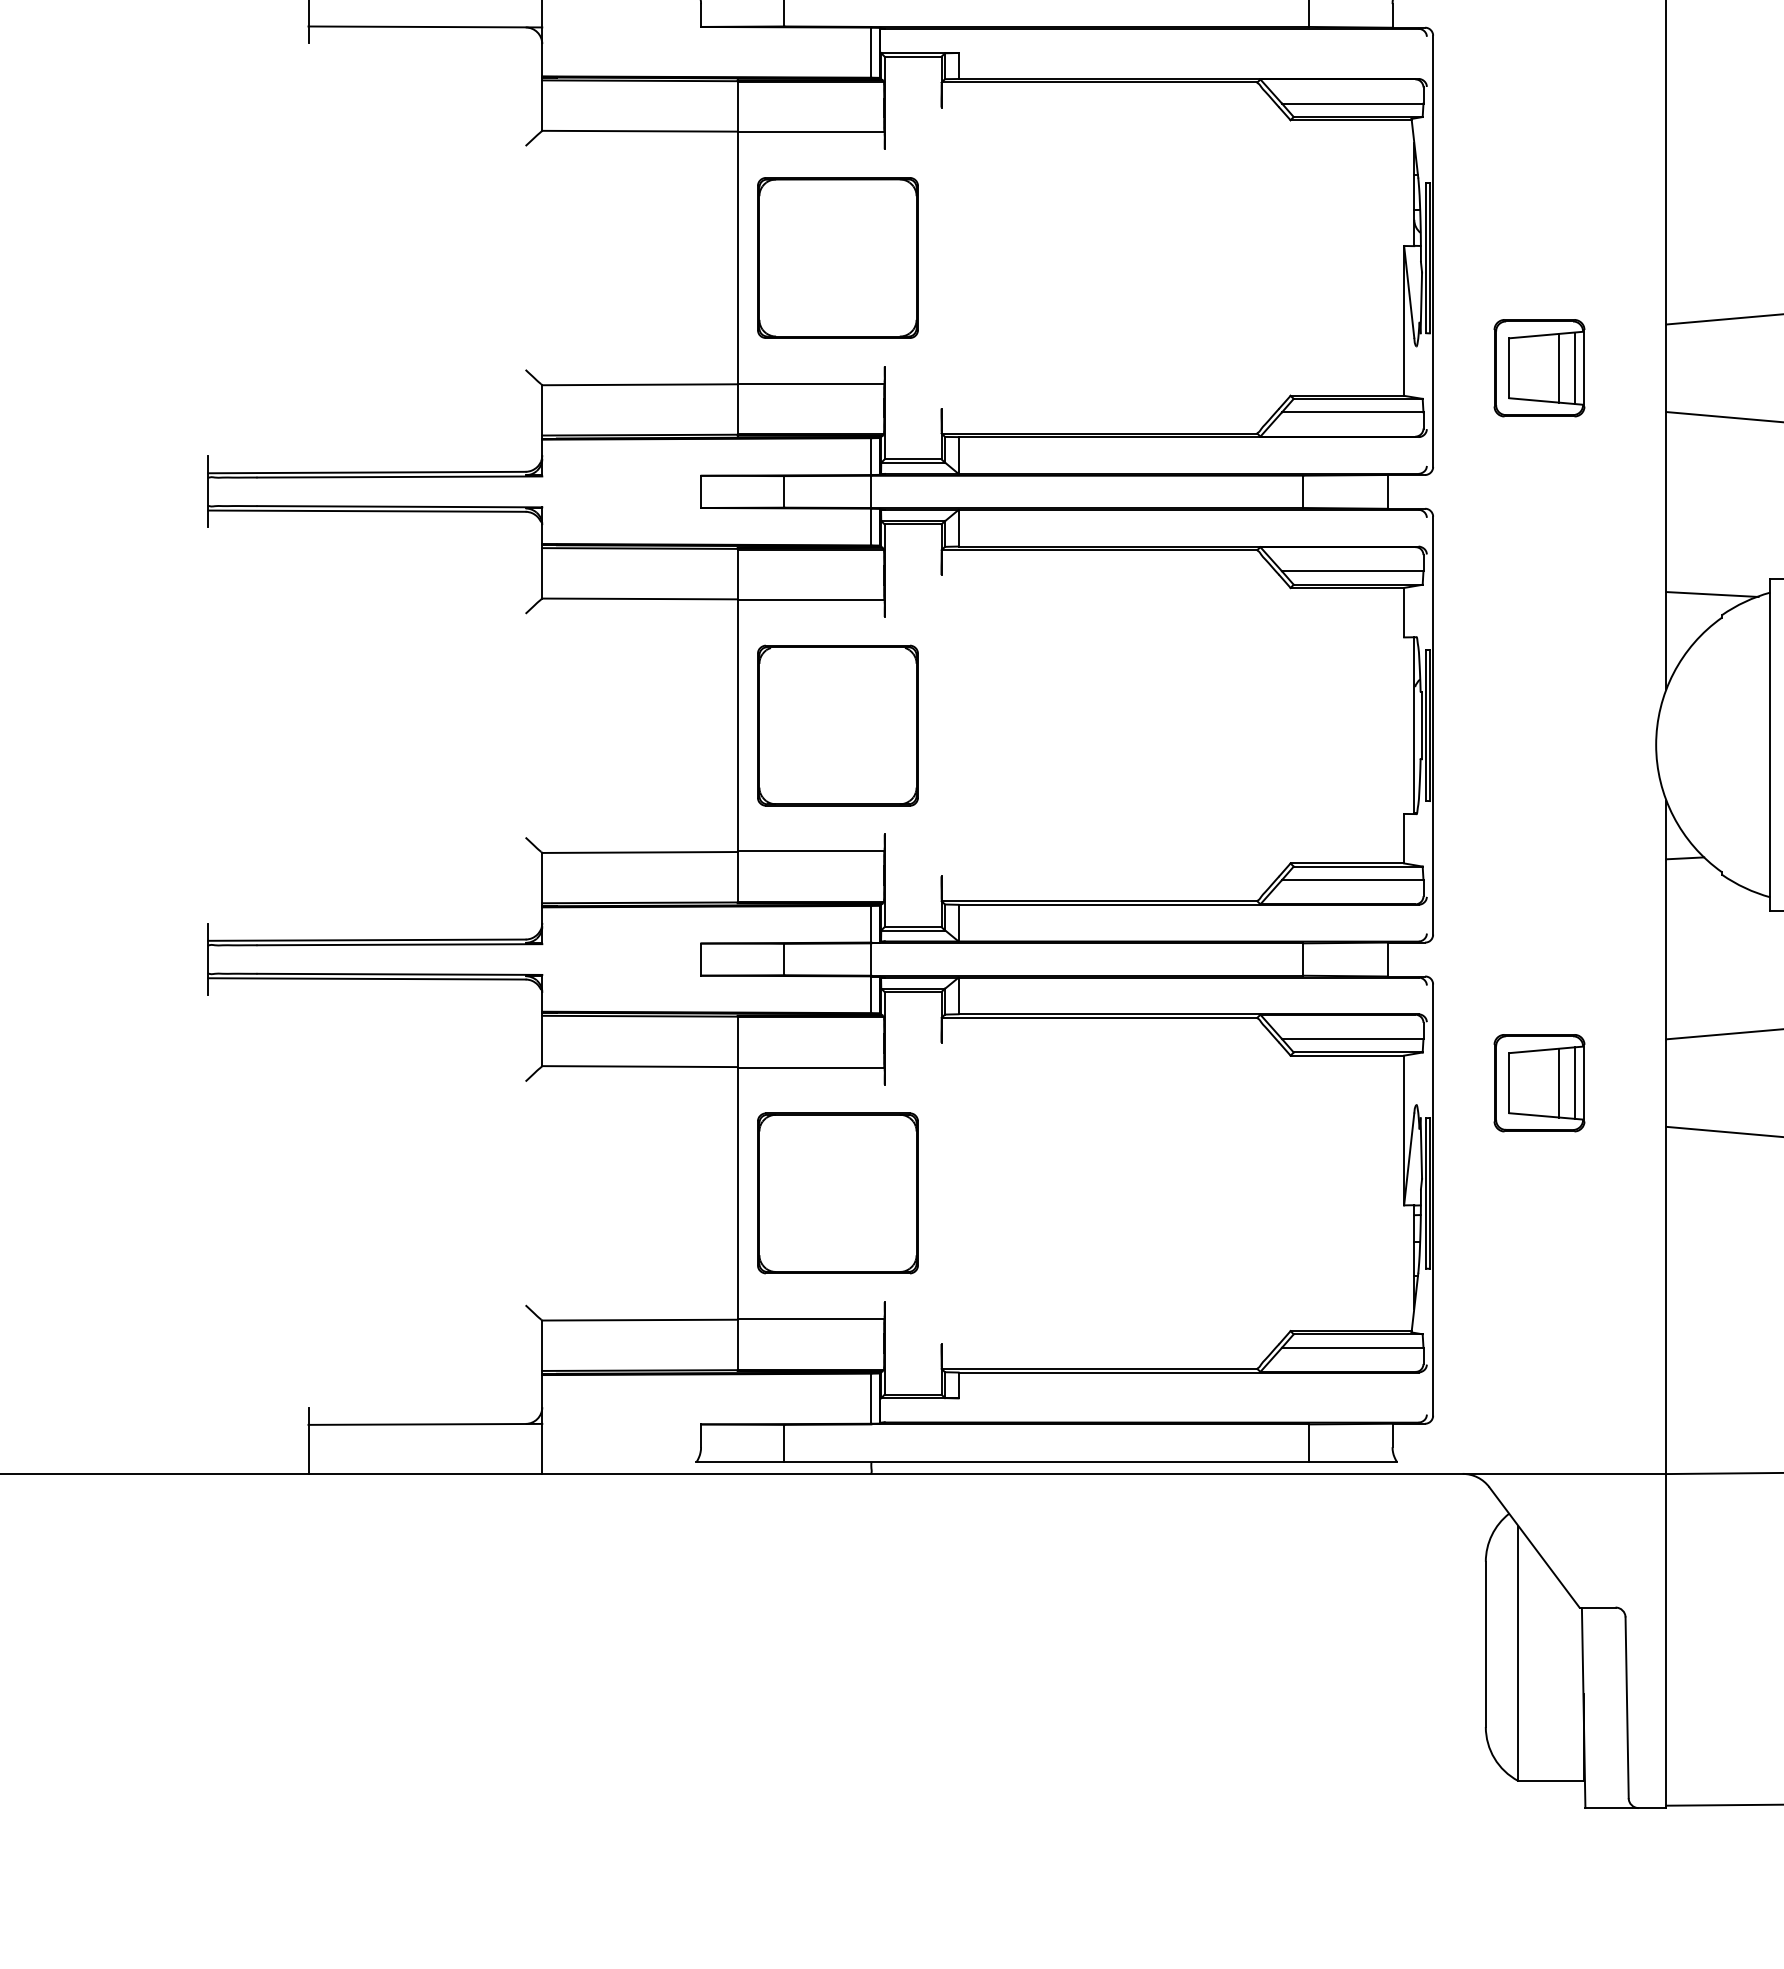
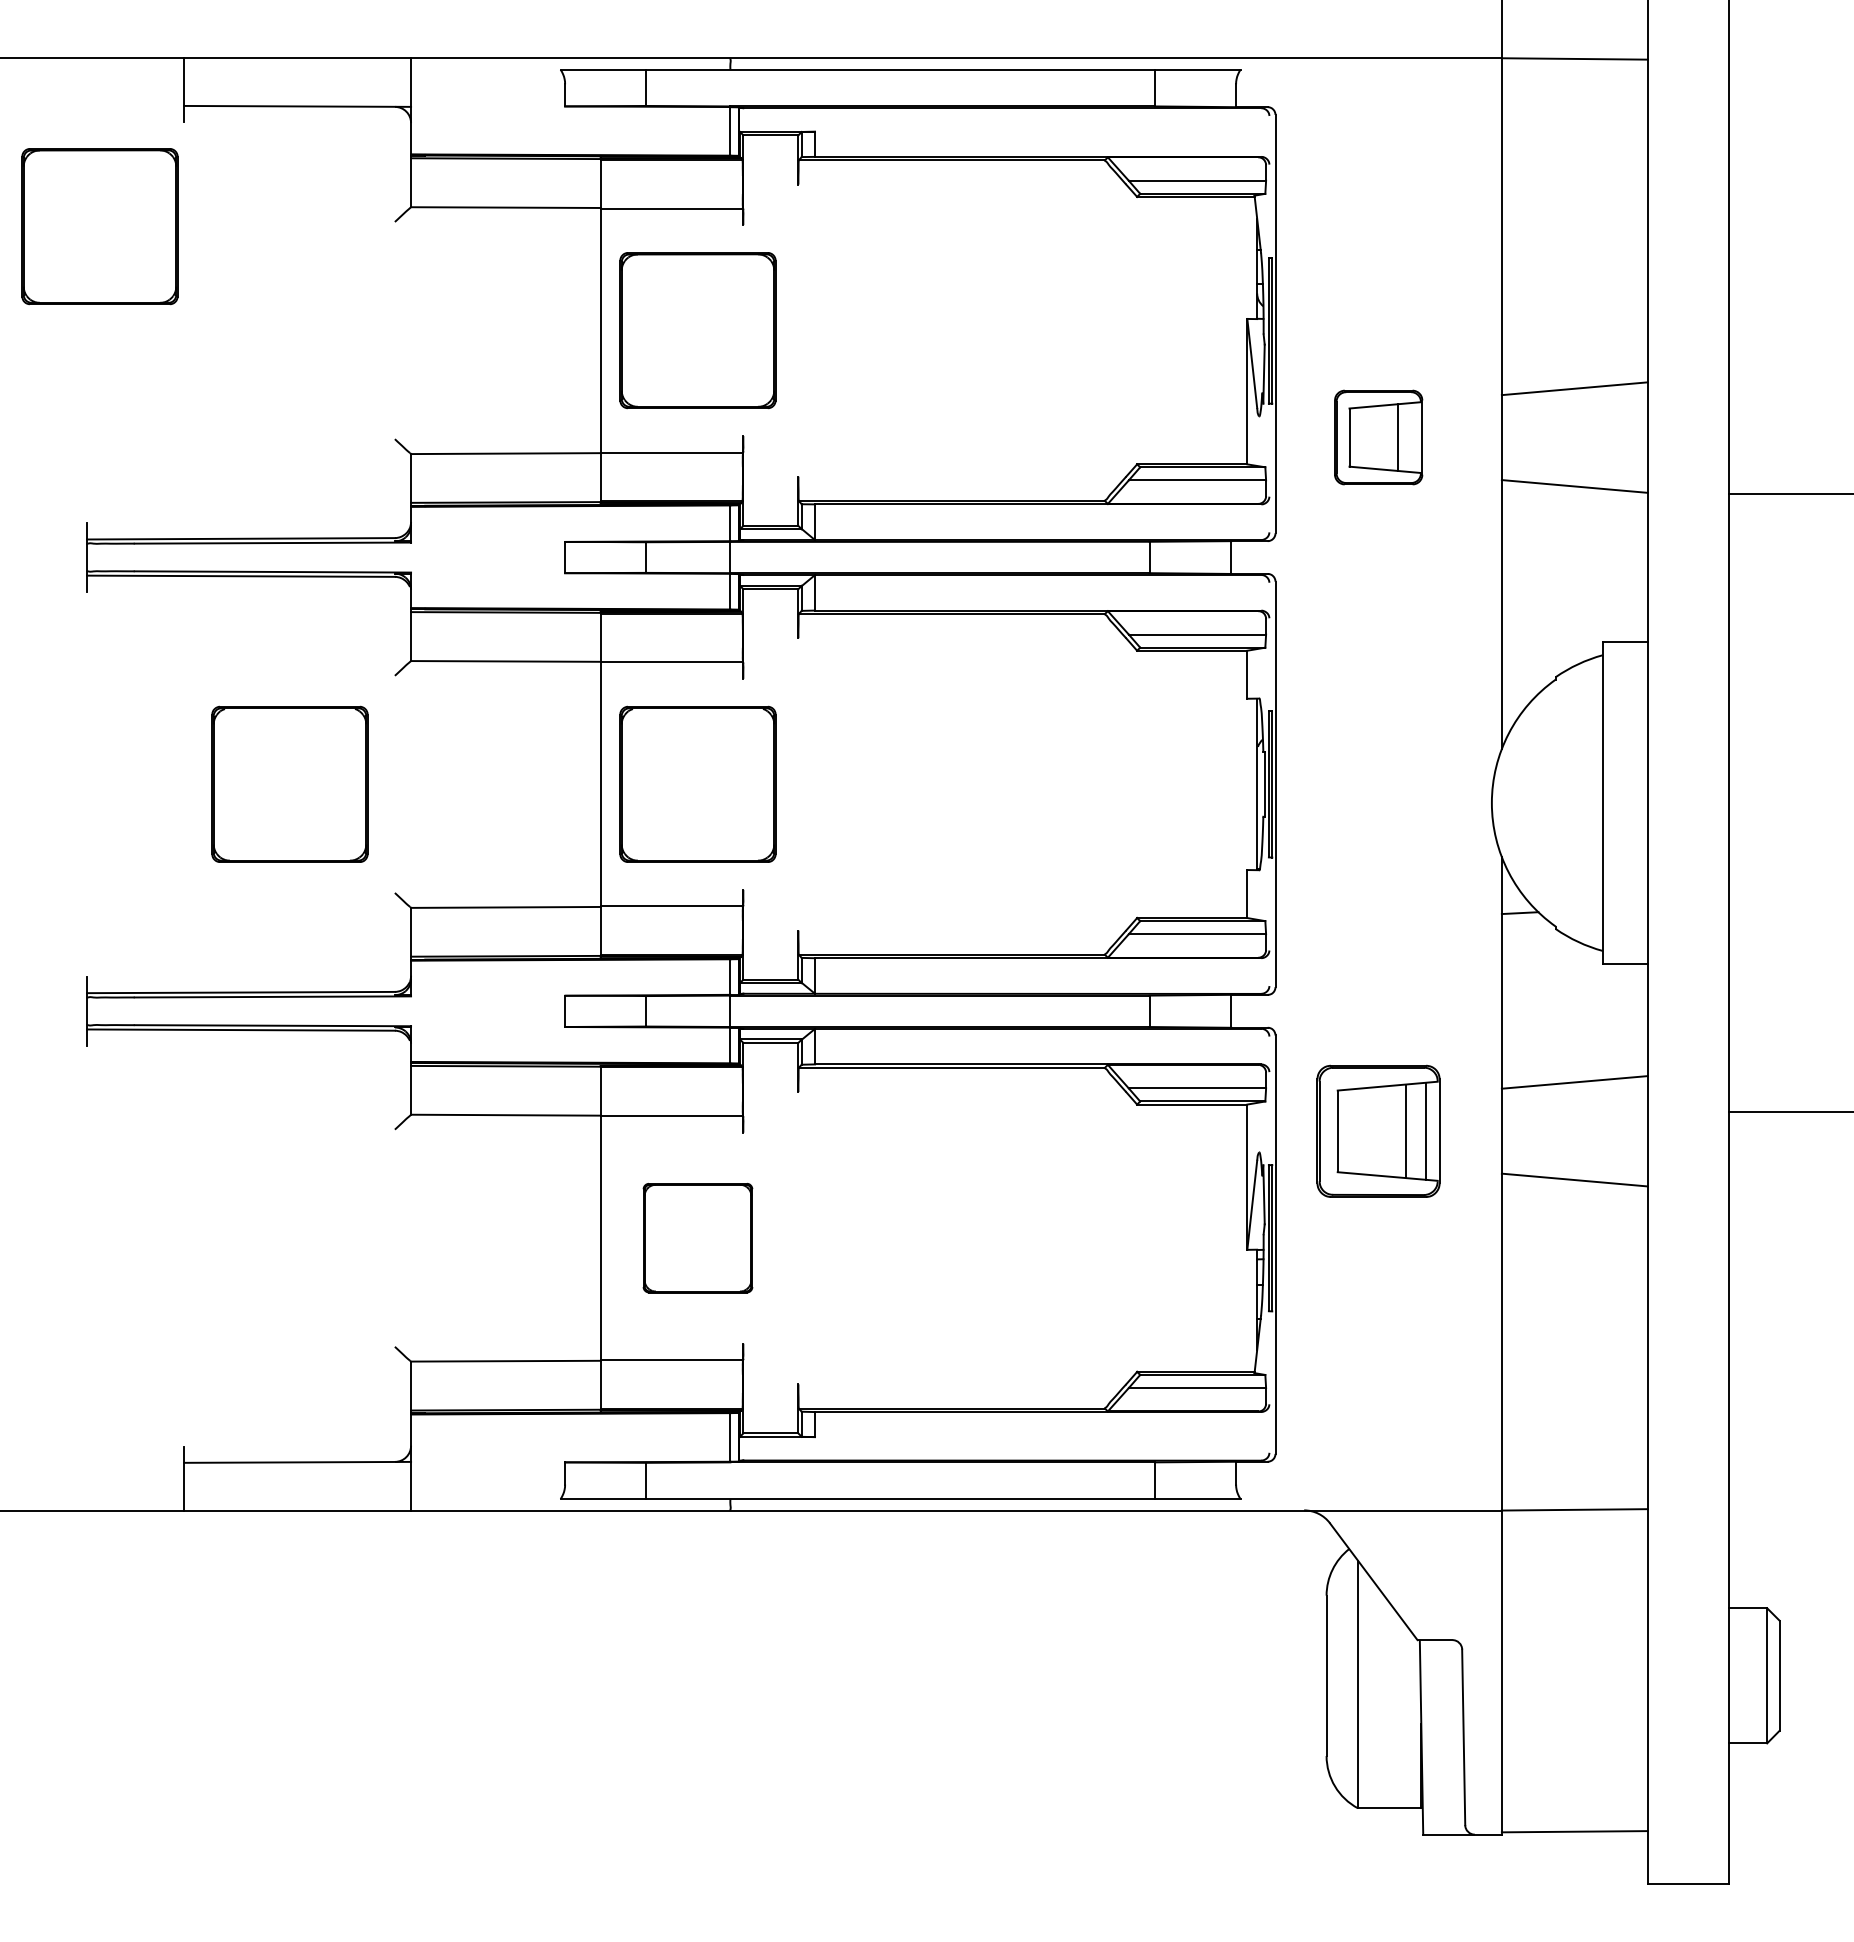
part: (221, 150) -> (99, 226), added
line: (1574, 368) -> (1412, 437), removed
line: (1712, 593) -> (1546, 656), removed
part: (416, 724) -> (289, 783), added
part: (1539, 1082) -> (1378, 1130), size x1.4
part: (837, 1192) -> (697, 1237), size x0.7

